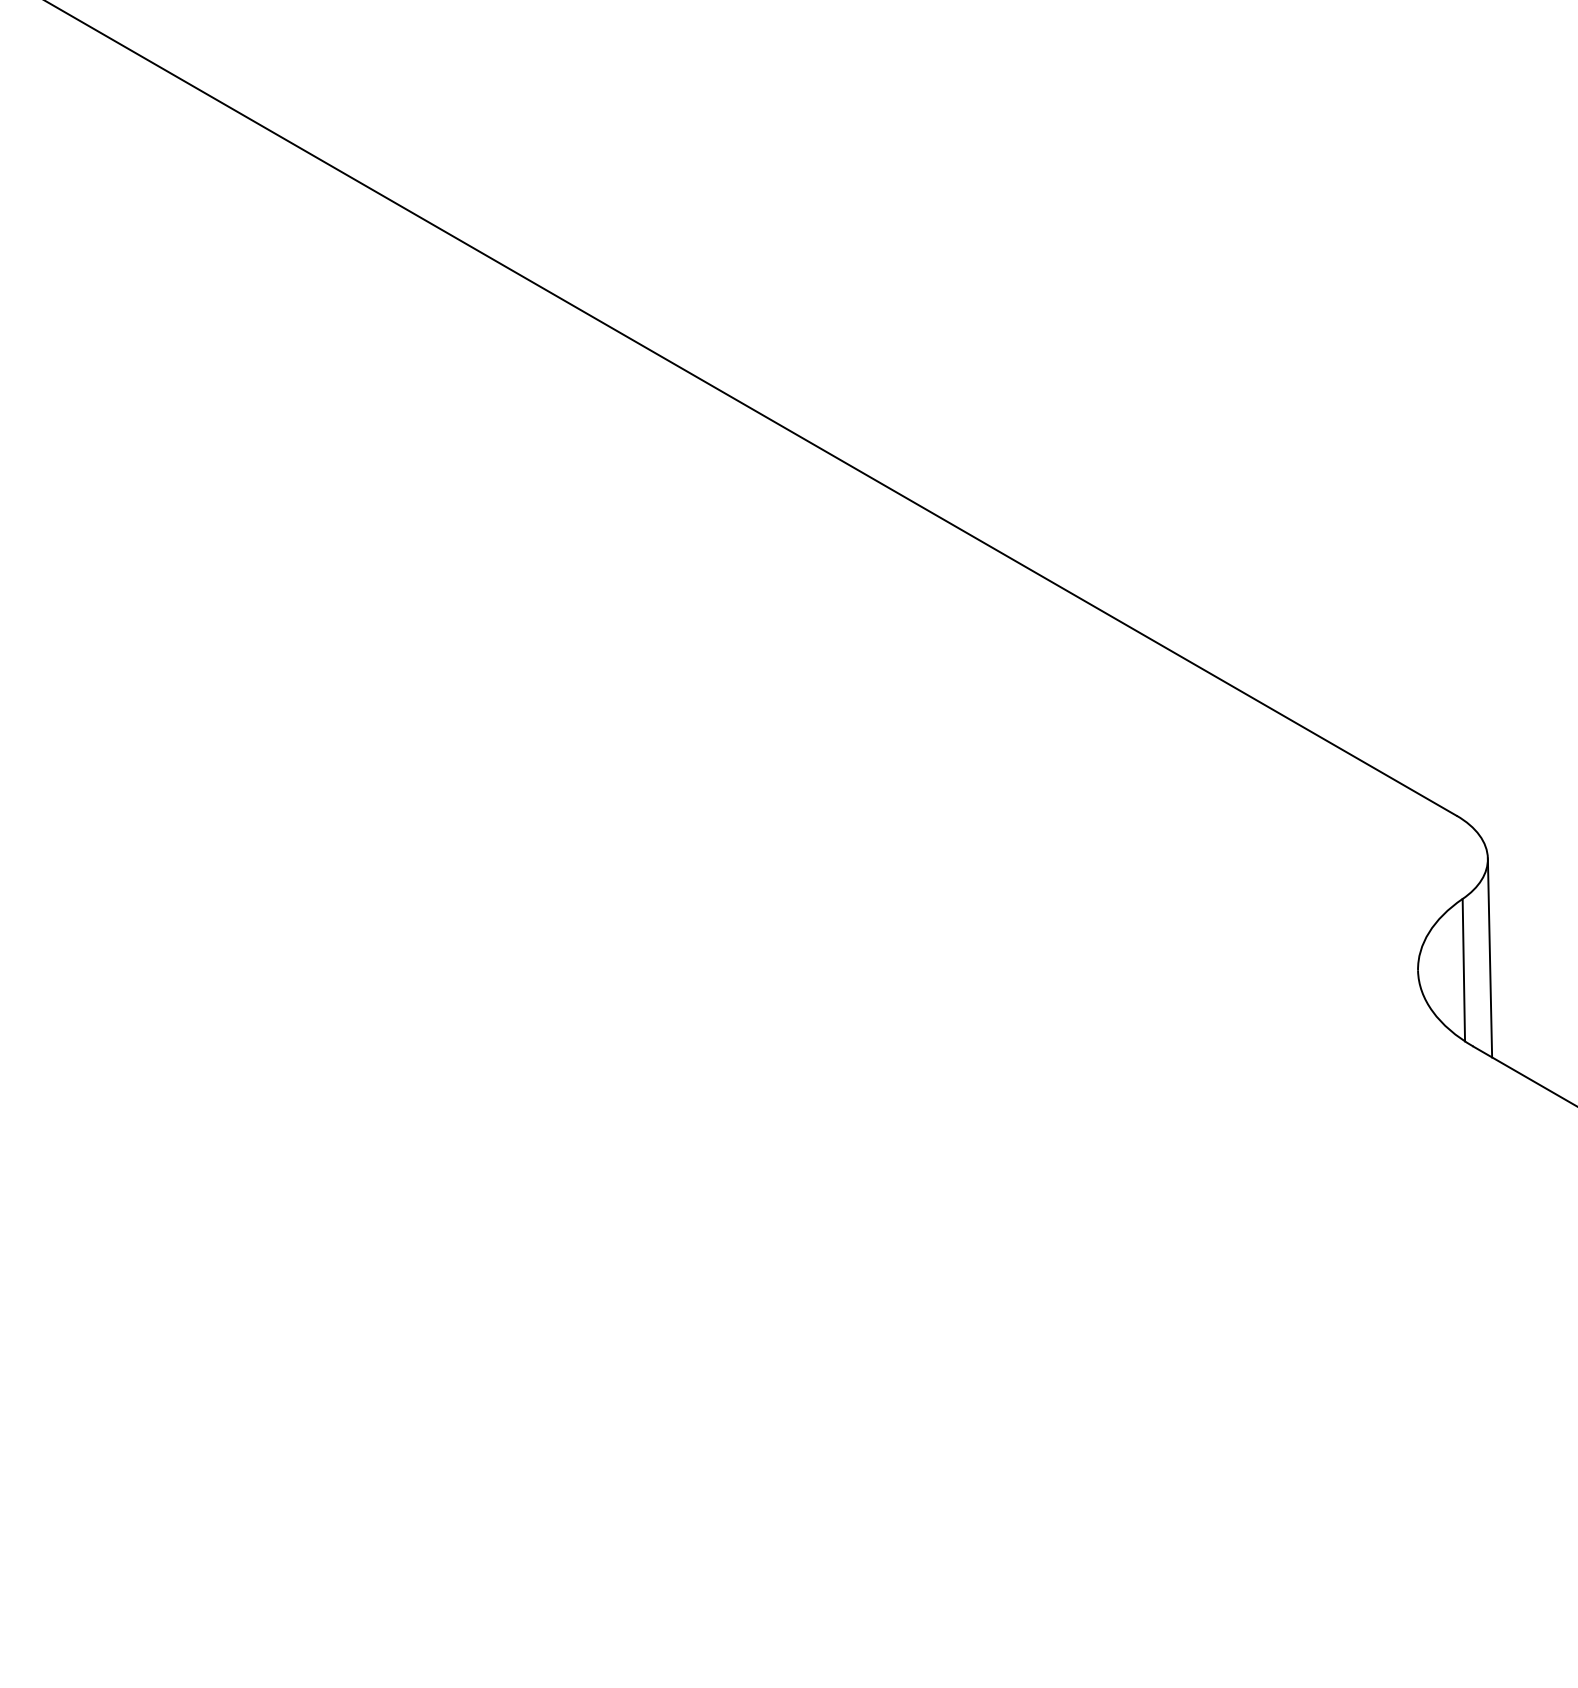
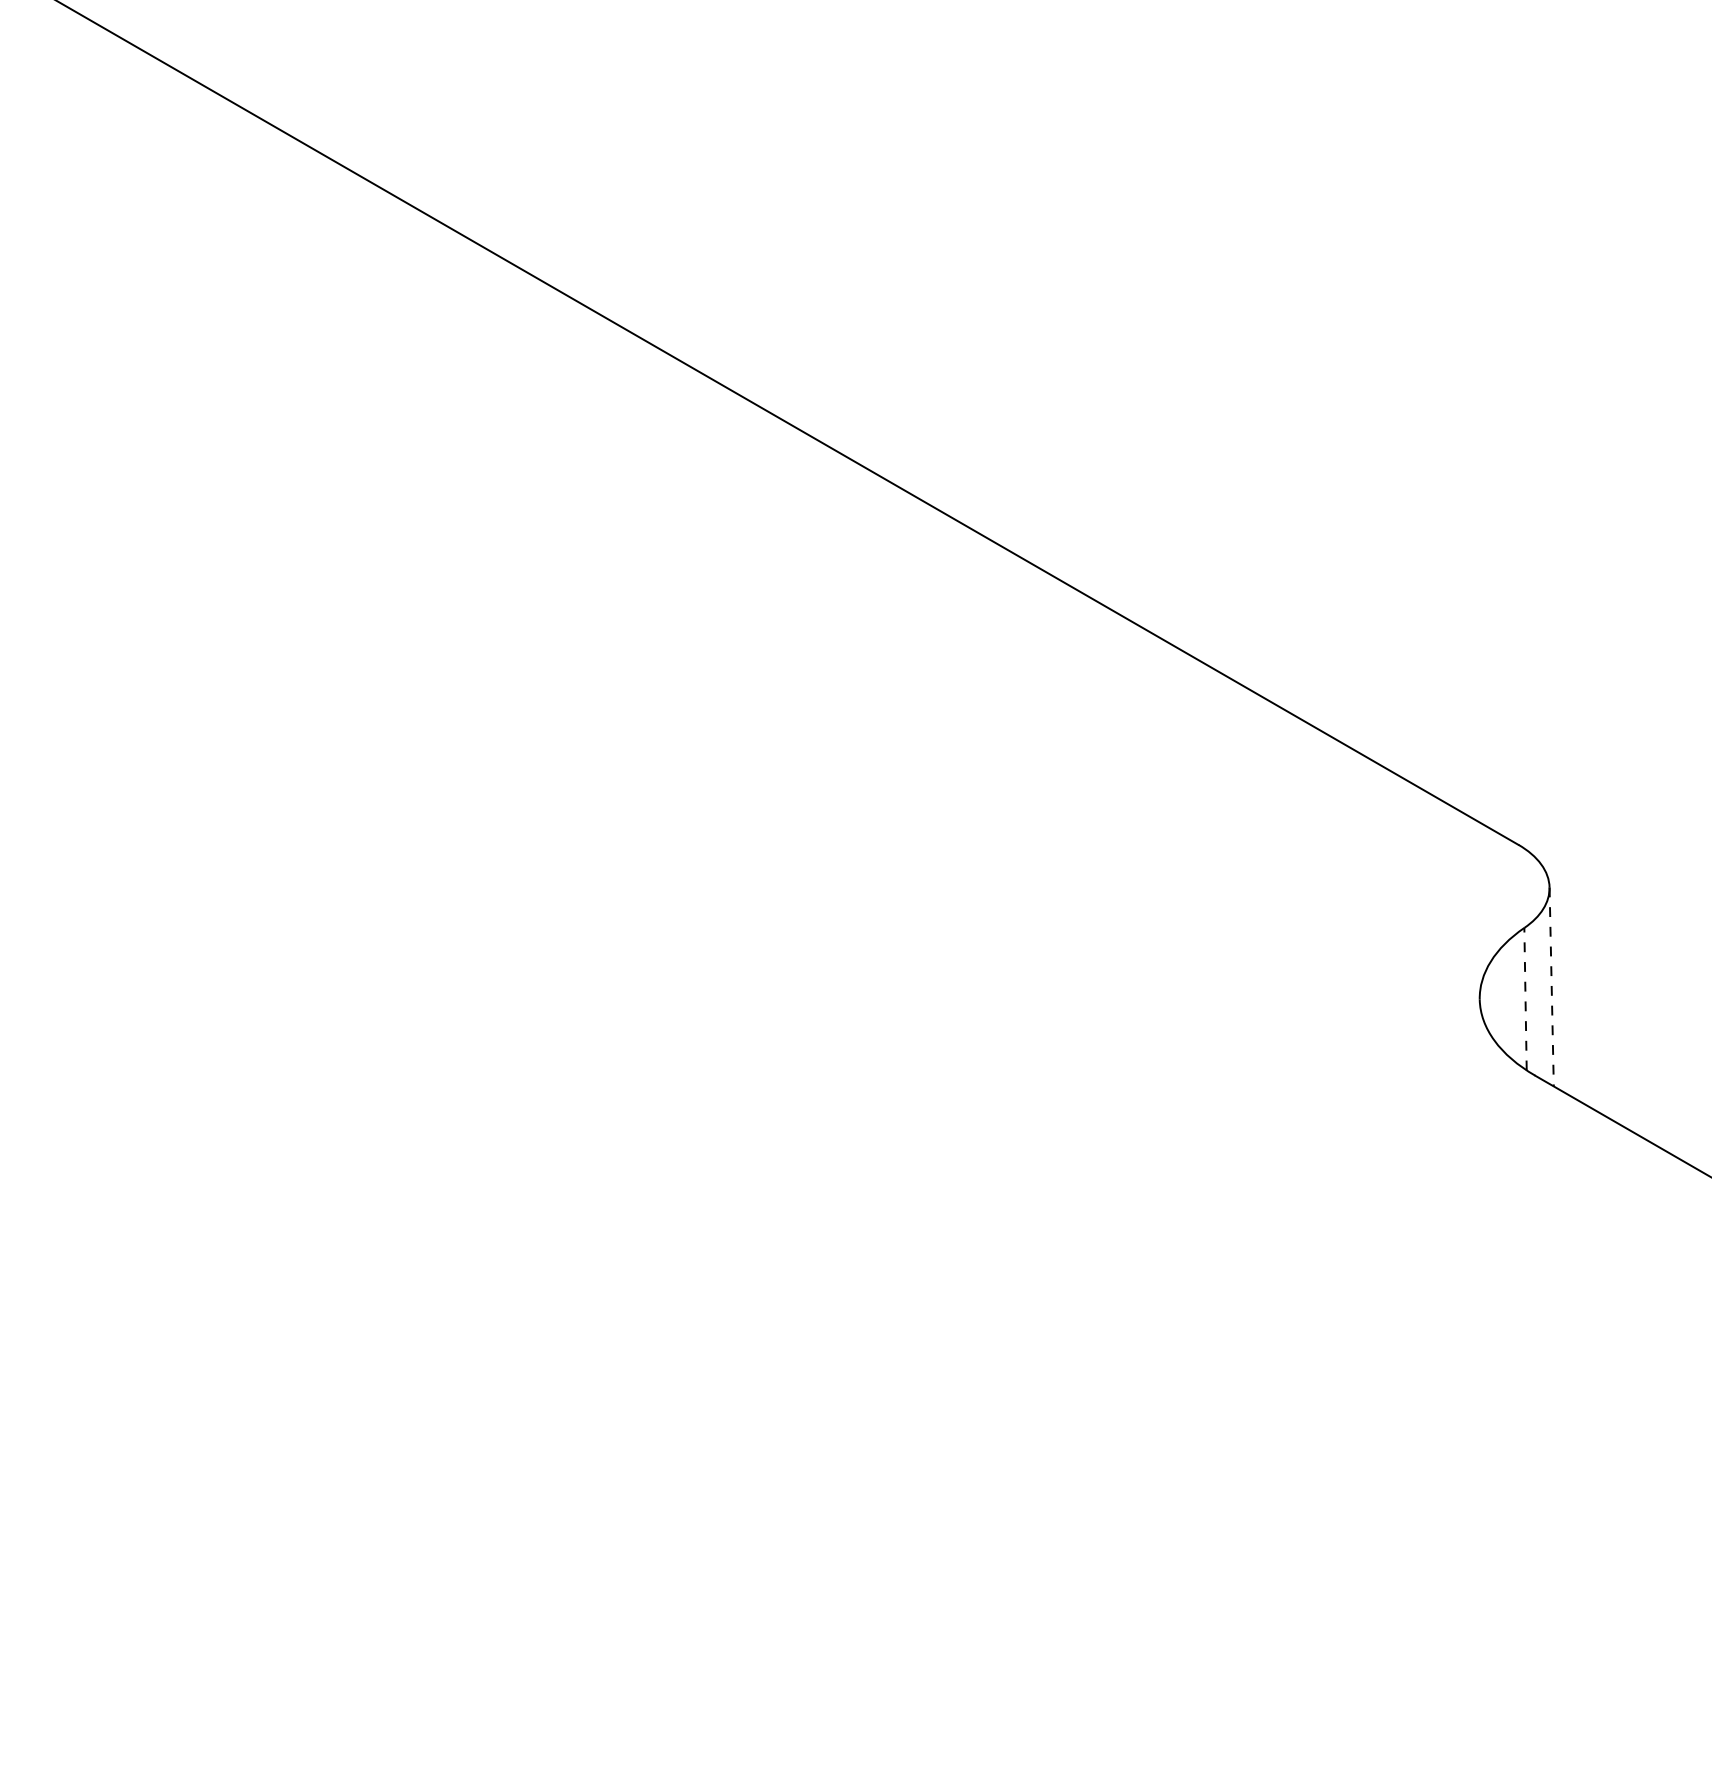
line: (1489, 957) -> (1551, 986), solid -> dashed
line: (1463, 969) -> (1525, 998), solid -> dashed

